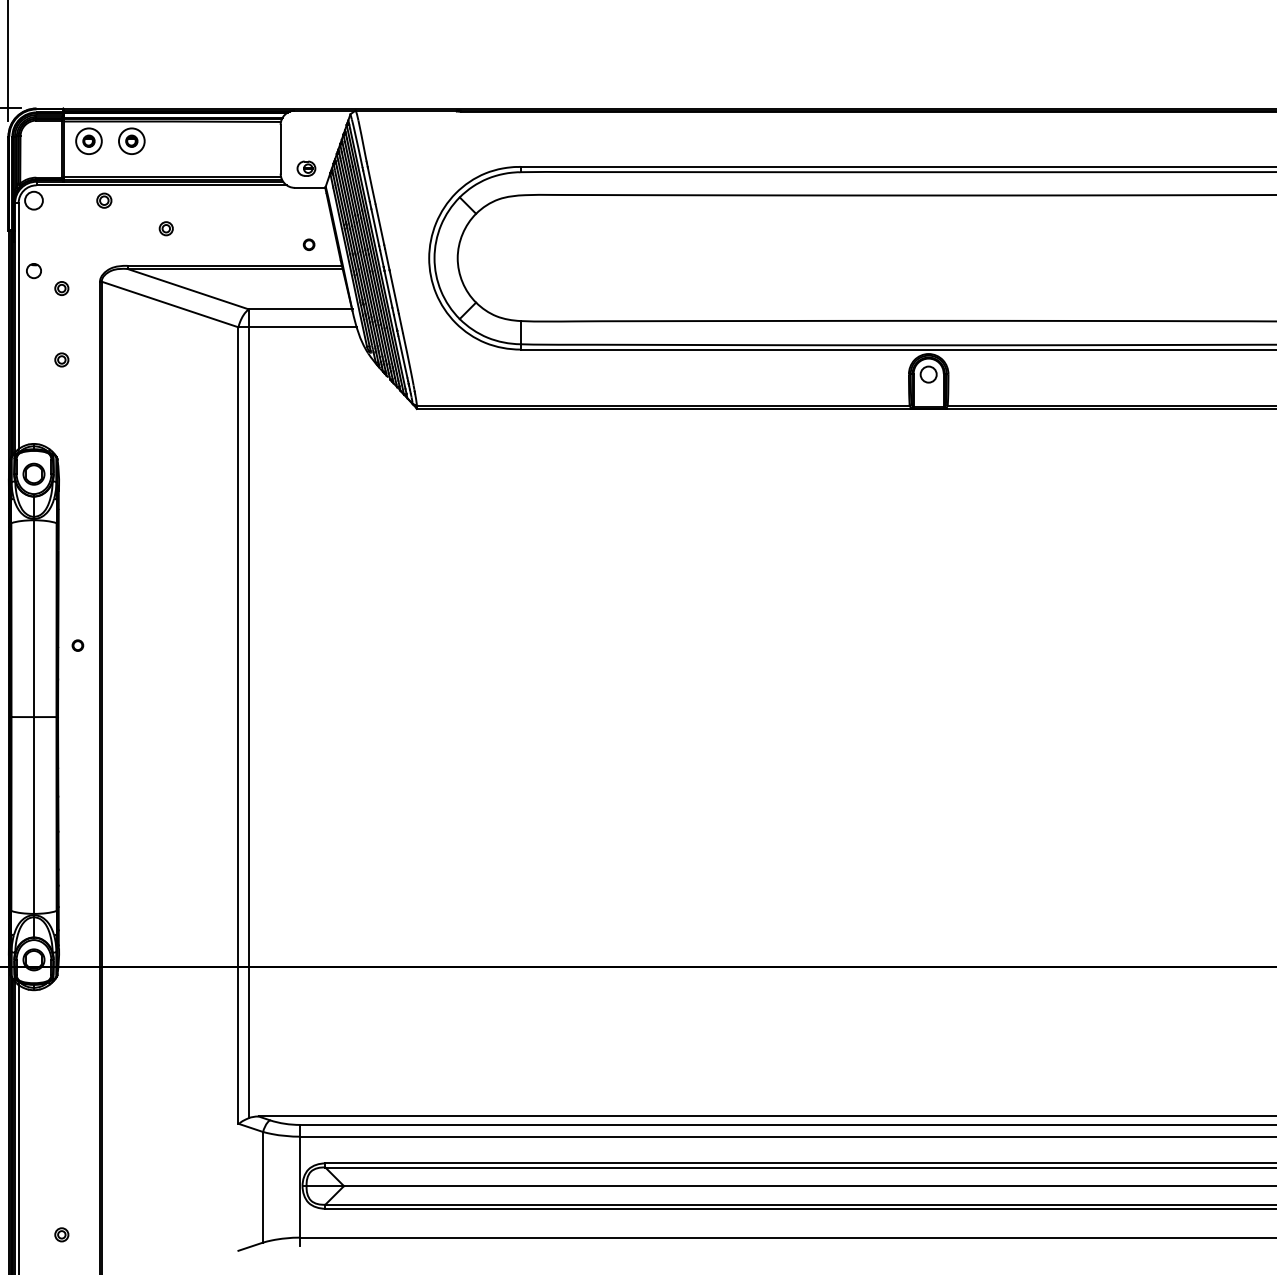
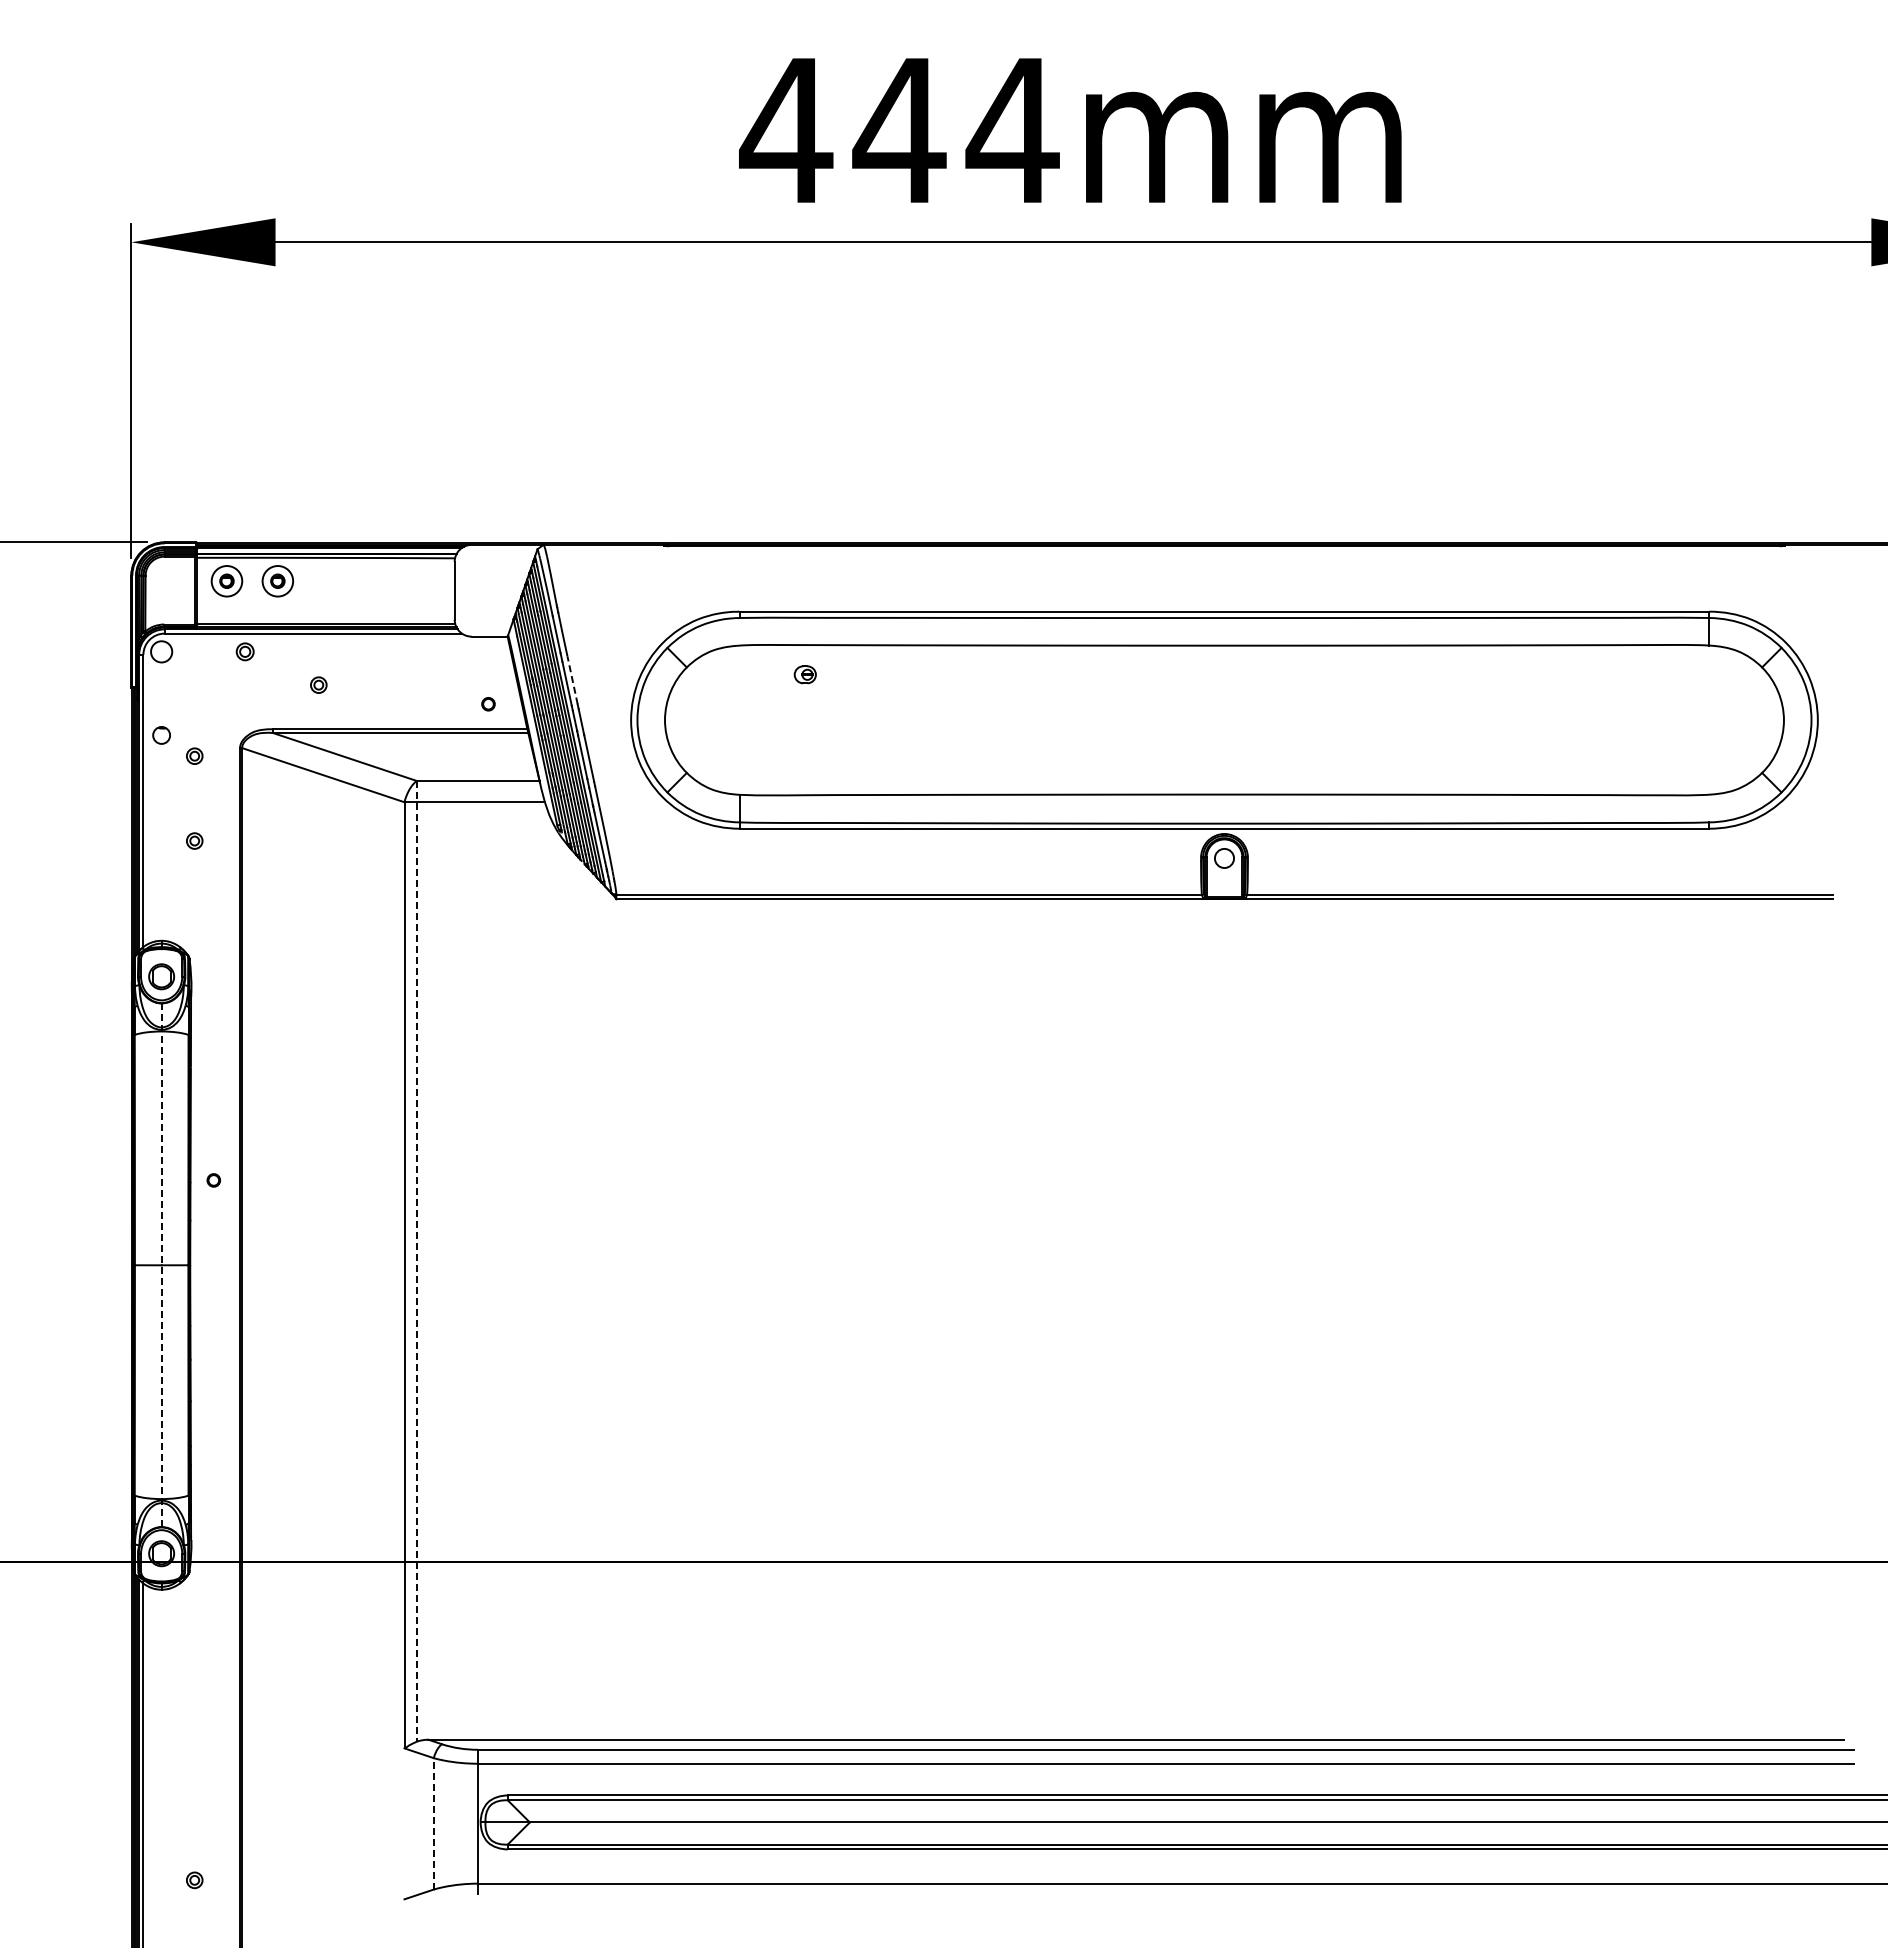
part: (305, 168) -> (804, 674), moved
line: (379, 224) -> (572, 680), solid -> dashed
line: (248, 713) -> (416, 1261), solid -> dashed
line: (33, 717) -> (161, 1265), solid -> dashed
line: (262, 1186) -> (433, 1823), solid -> dashed

